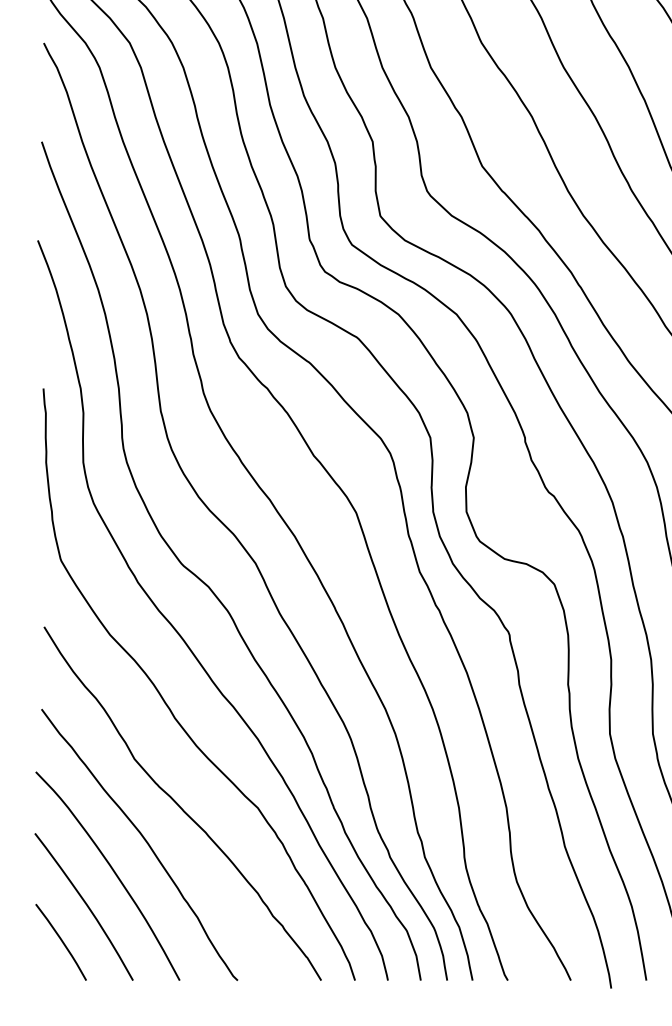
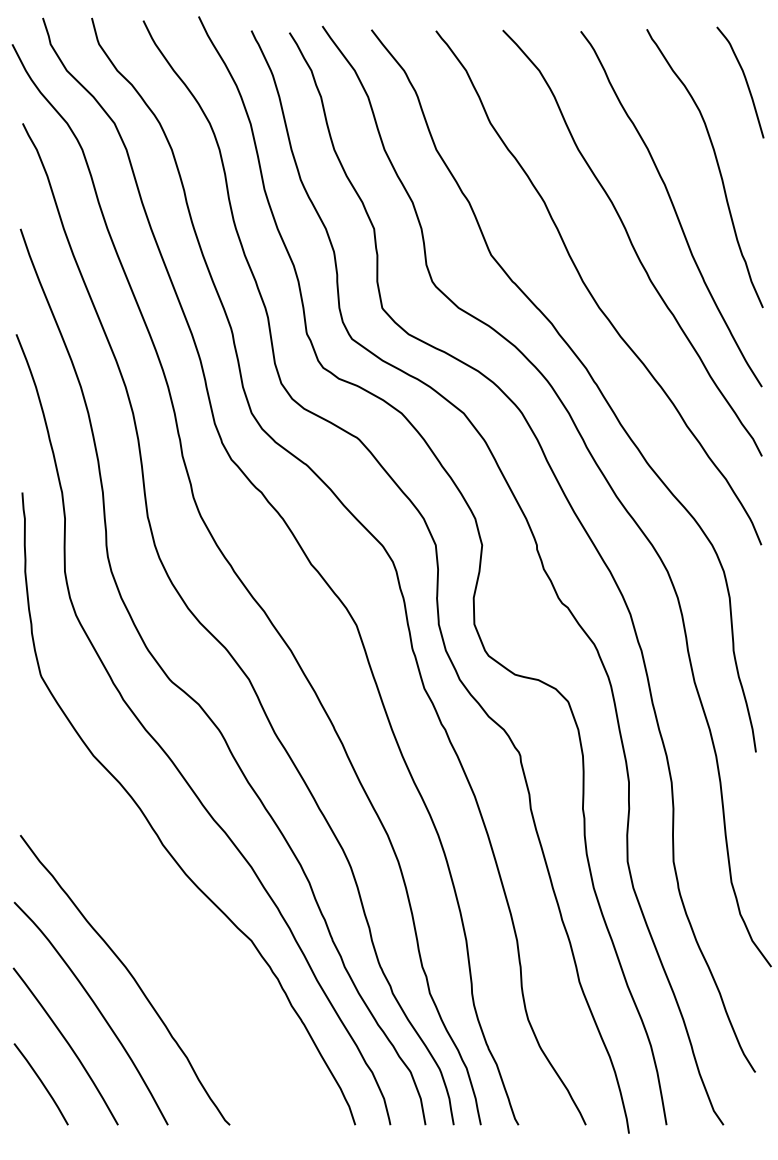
curve: (180, 805) -> (168, 938), removed

